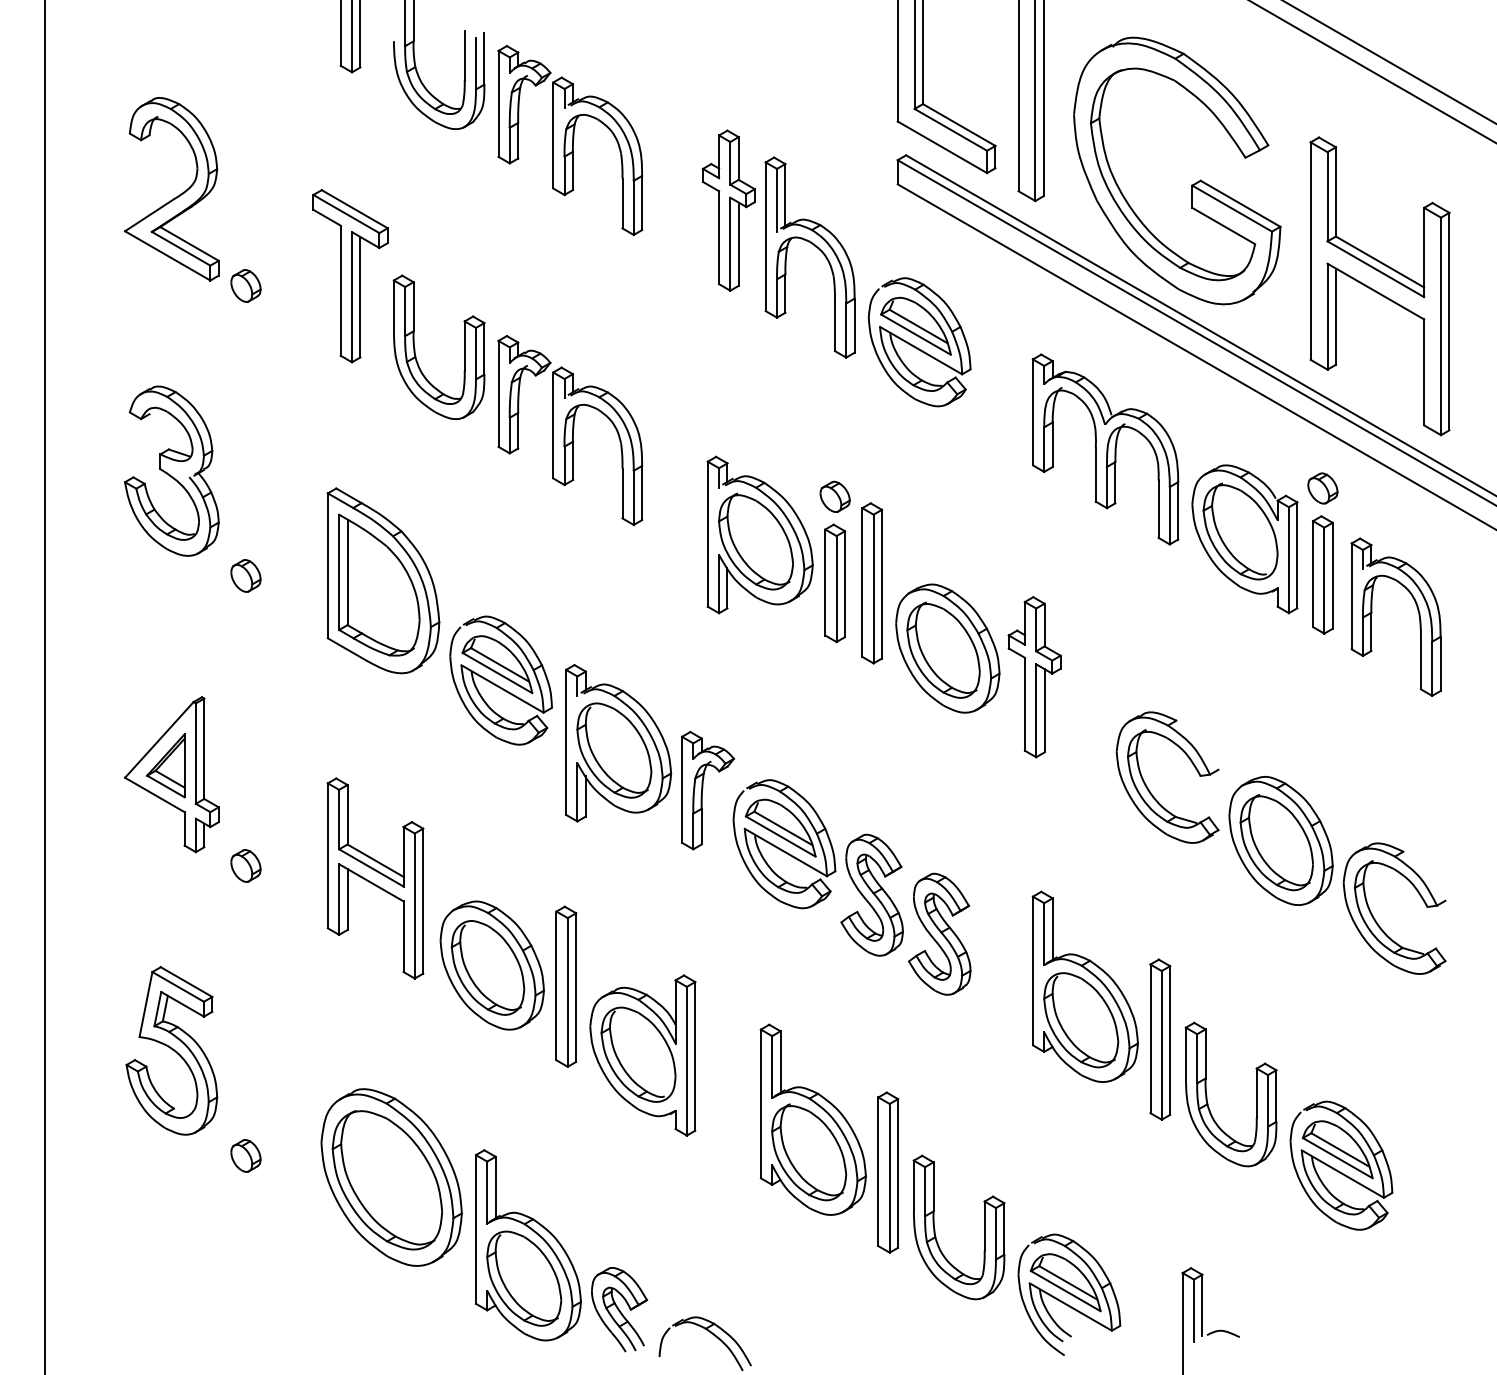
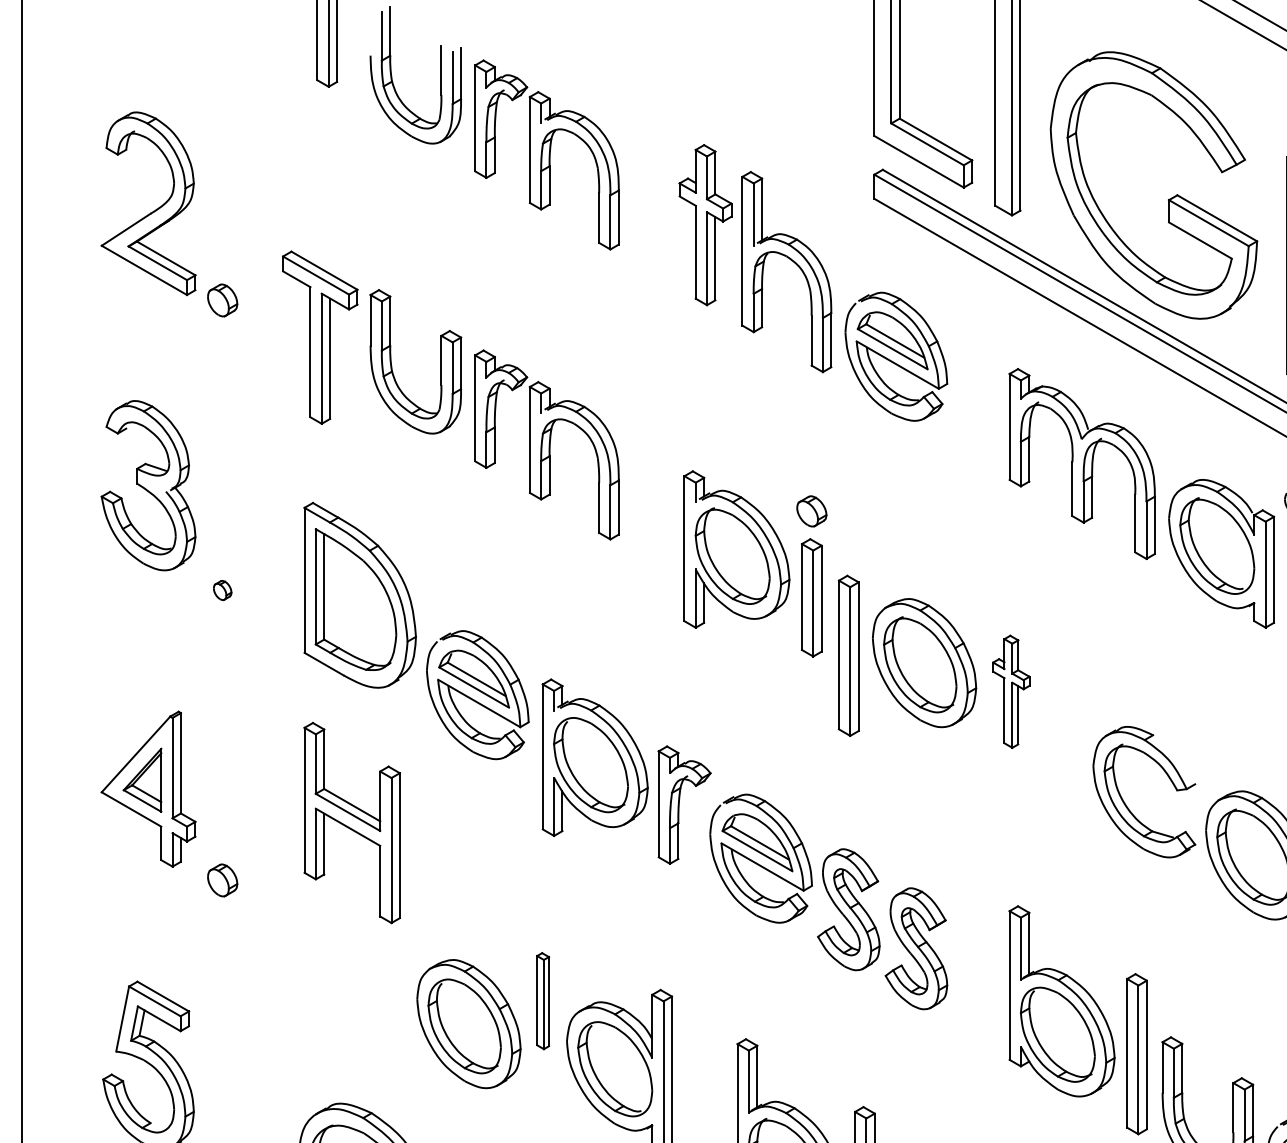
part: (350, 276) -> (320, 338), moved
part: (245, 575) -> (222, 590), size x0.6
part: (872, 583) -> (849, 656), moved
part: (1034, 677) -> (1011, 692), size x0.7
part: (375, 878) -> (352, 823), moved
part: (491, 965) -> (468, 1024), moved
part: (566, 986) -> (543, 1001), size x0.6

